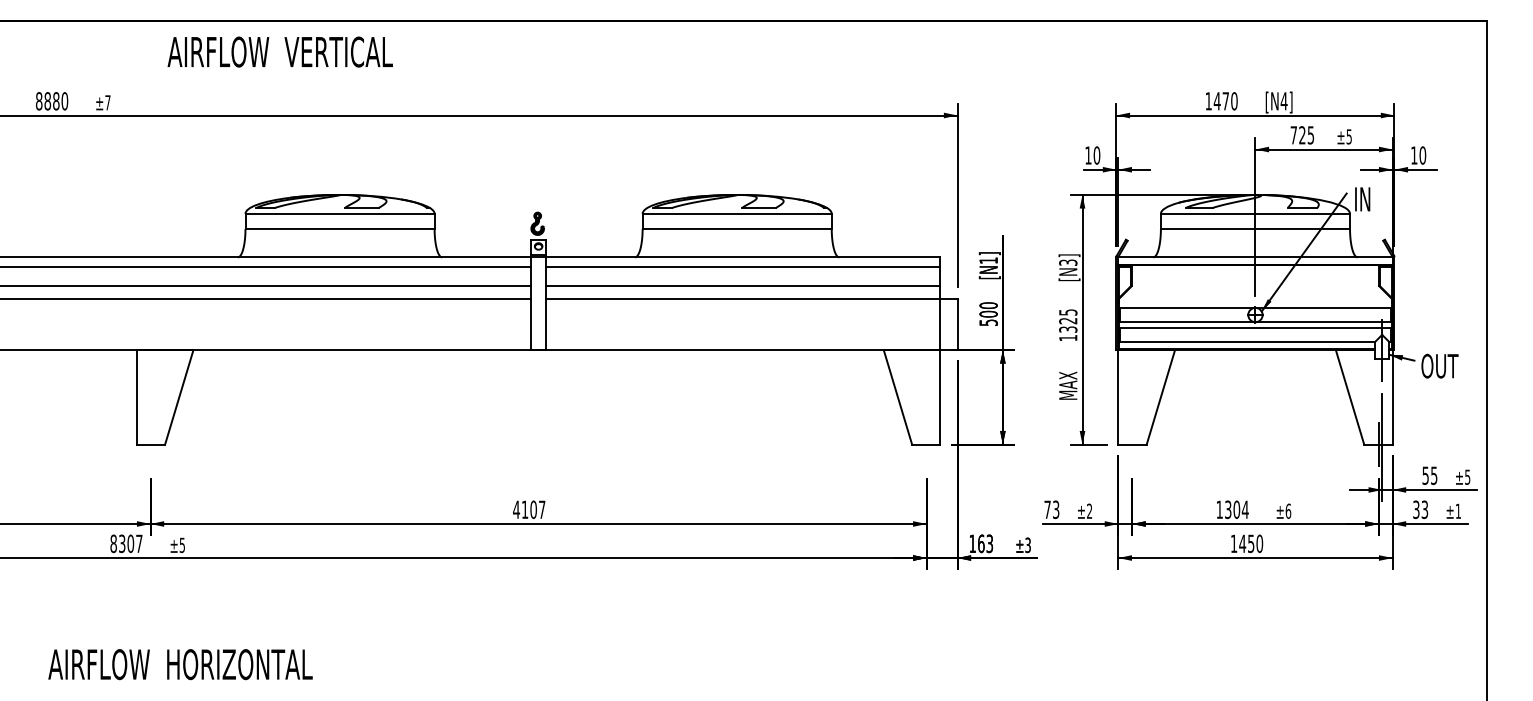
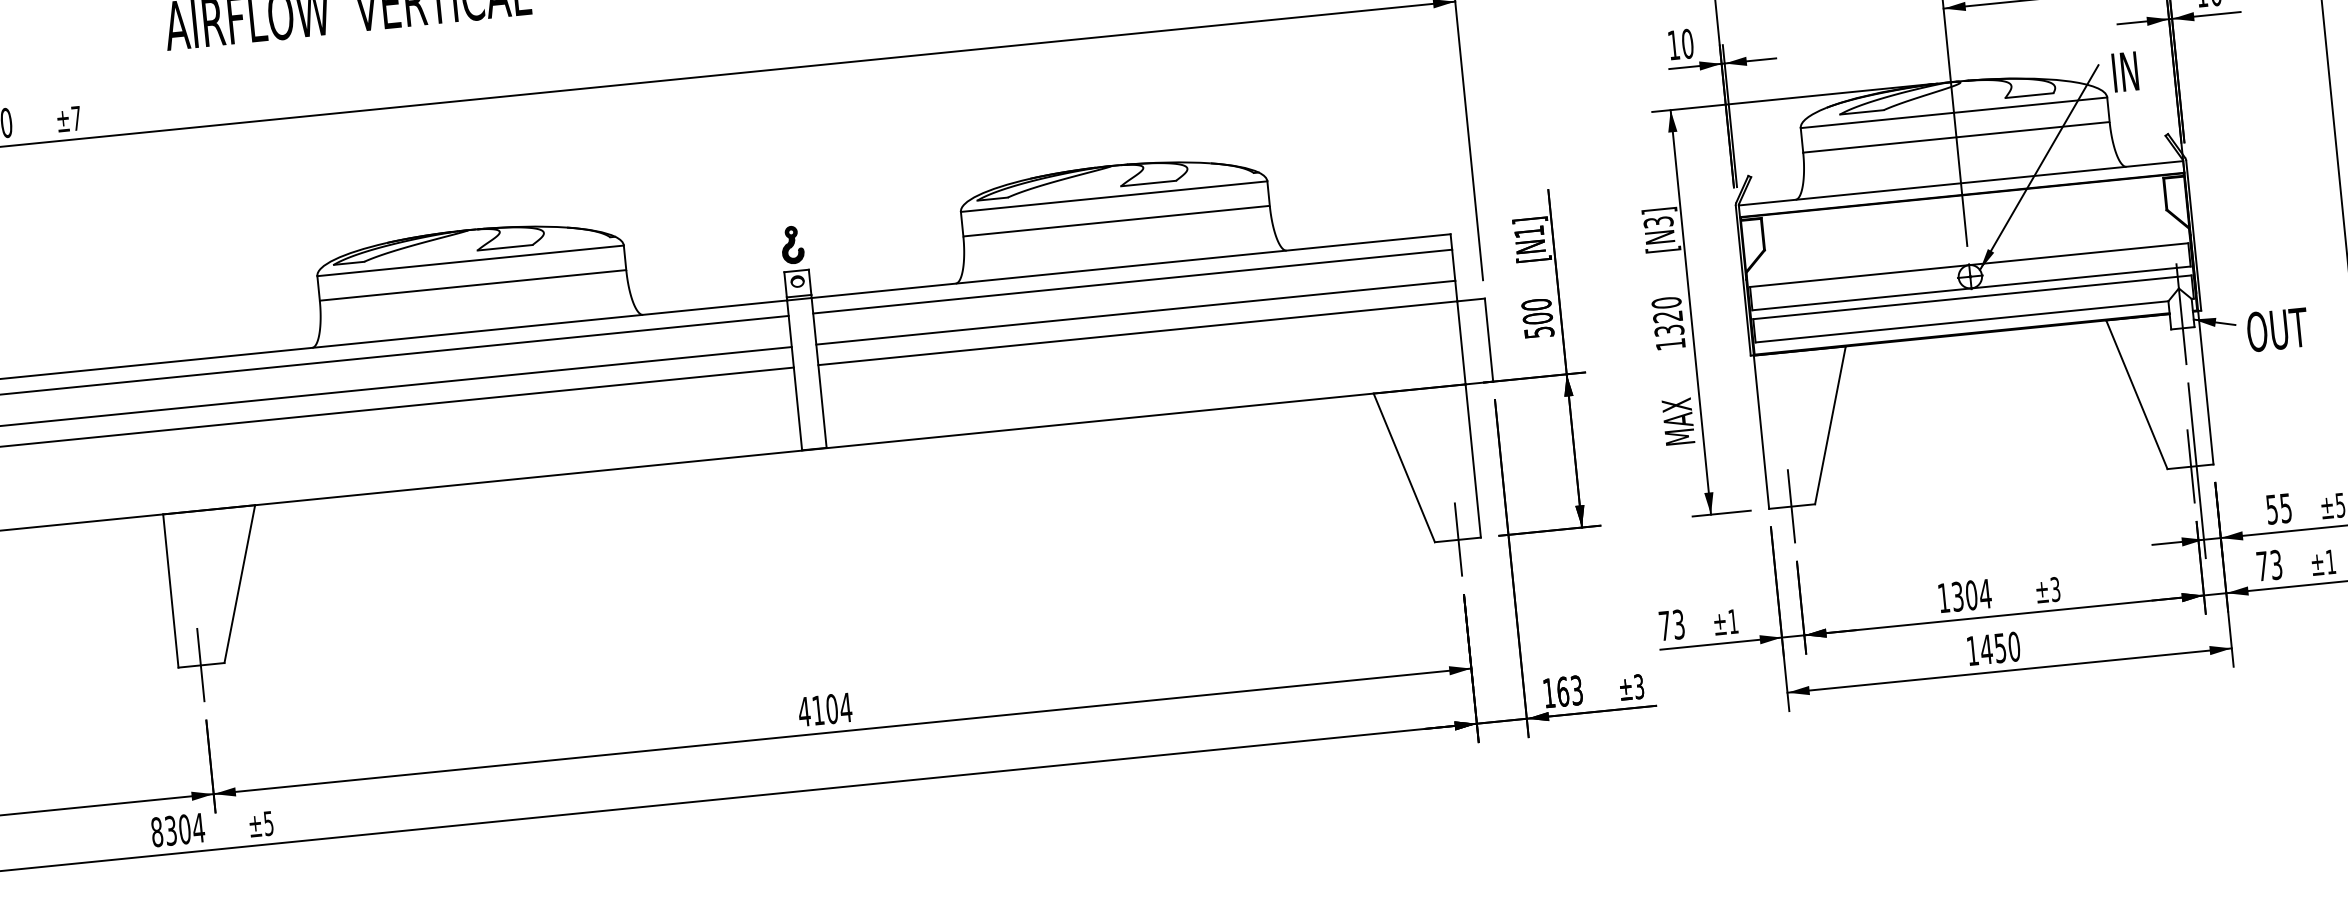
text: (1068, 312) -> (1666, 302), 1325 -> 1320
line: (150, 444) -> (200, 665), added
line: (926, 444) -> (1458, 539), added
line: (1132, 444) -> (1792, 506), added
text: (541, 509) -> (844, 707), 4107 -> 4104
text: (1416, 509) -> (2262, 565), 33 -> 73
text: (1089, 510) -> (1733, 620), ±2 -> ±1
text: (1288, 510) -> (2055, 588), ±6 -> ±3
text: (138, 543) -> (197, 827), 8307 -> 8304

